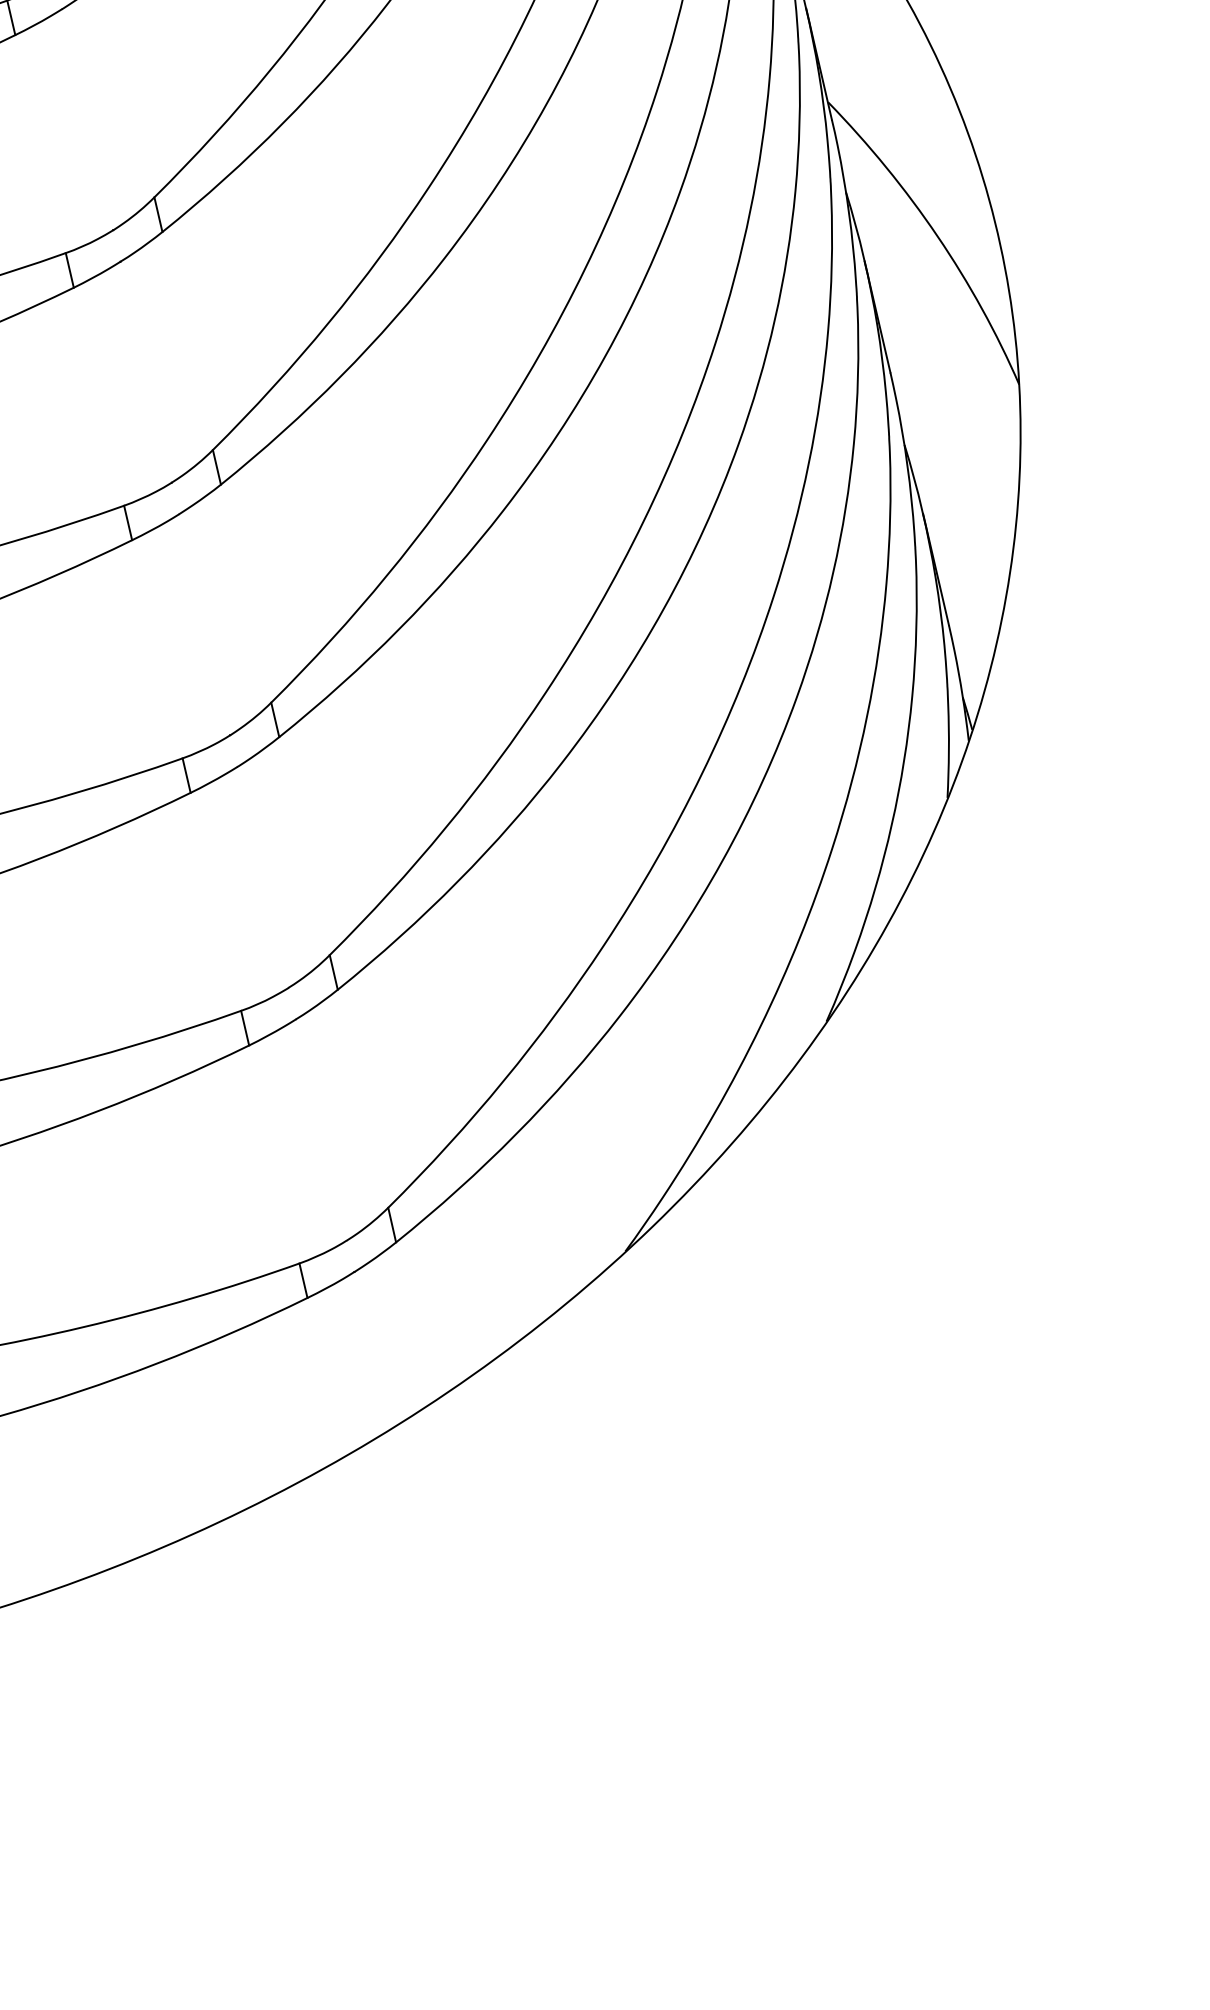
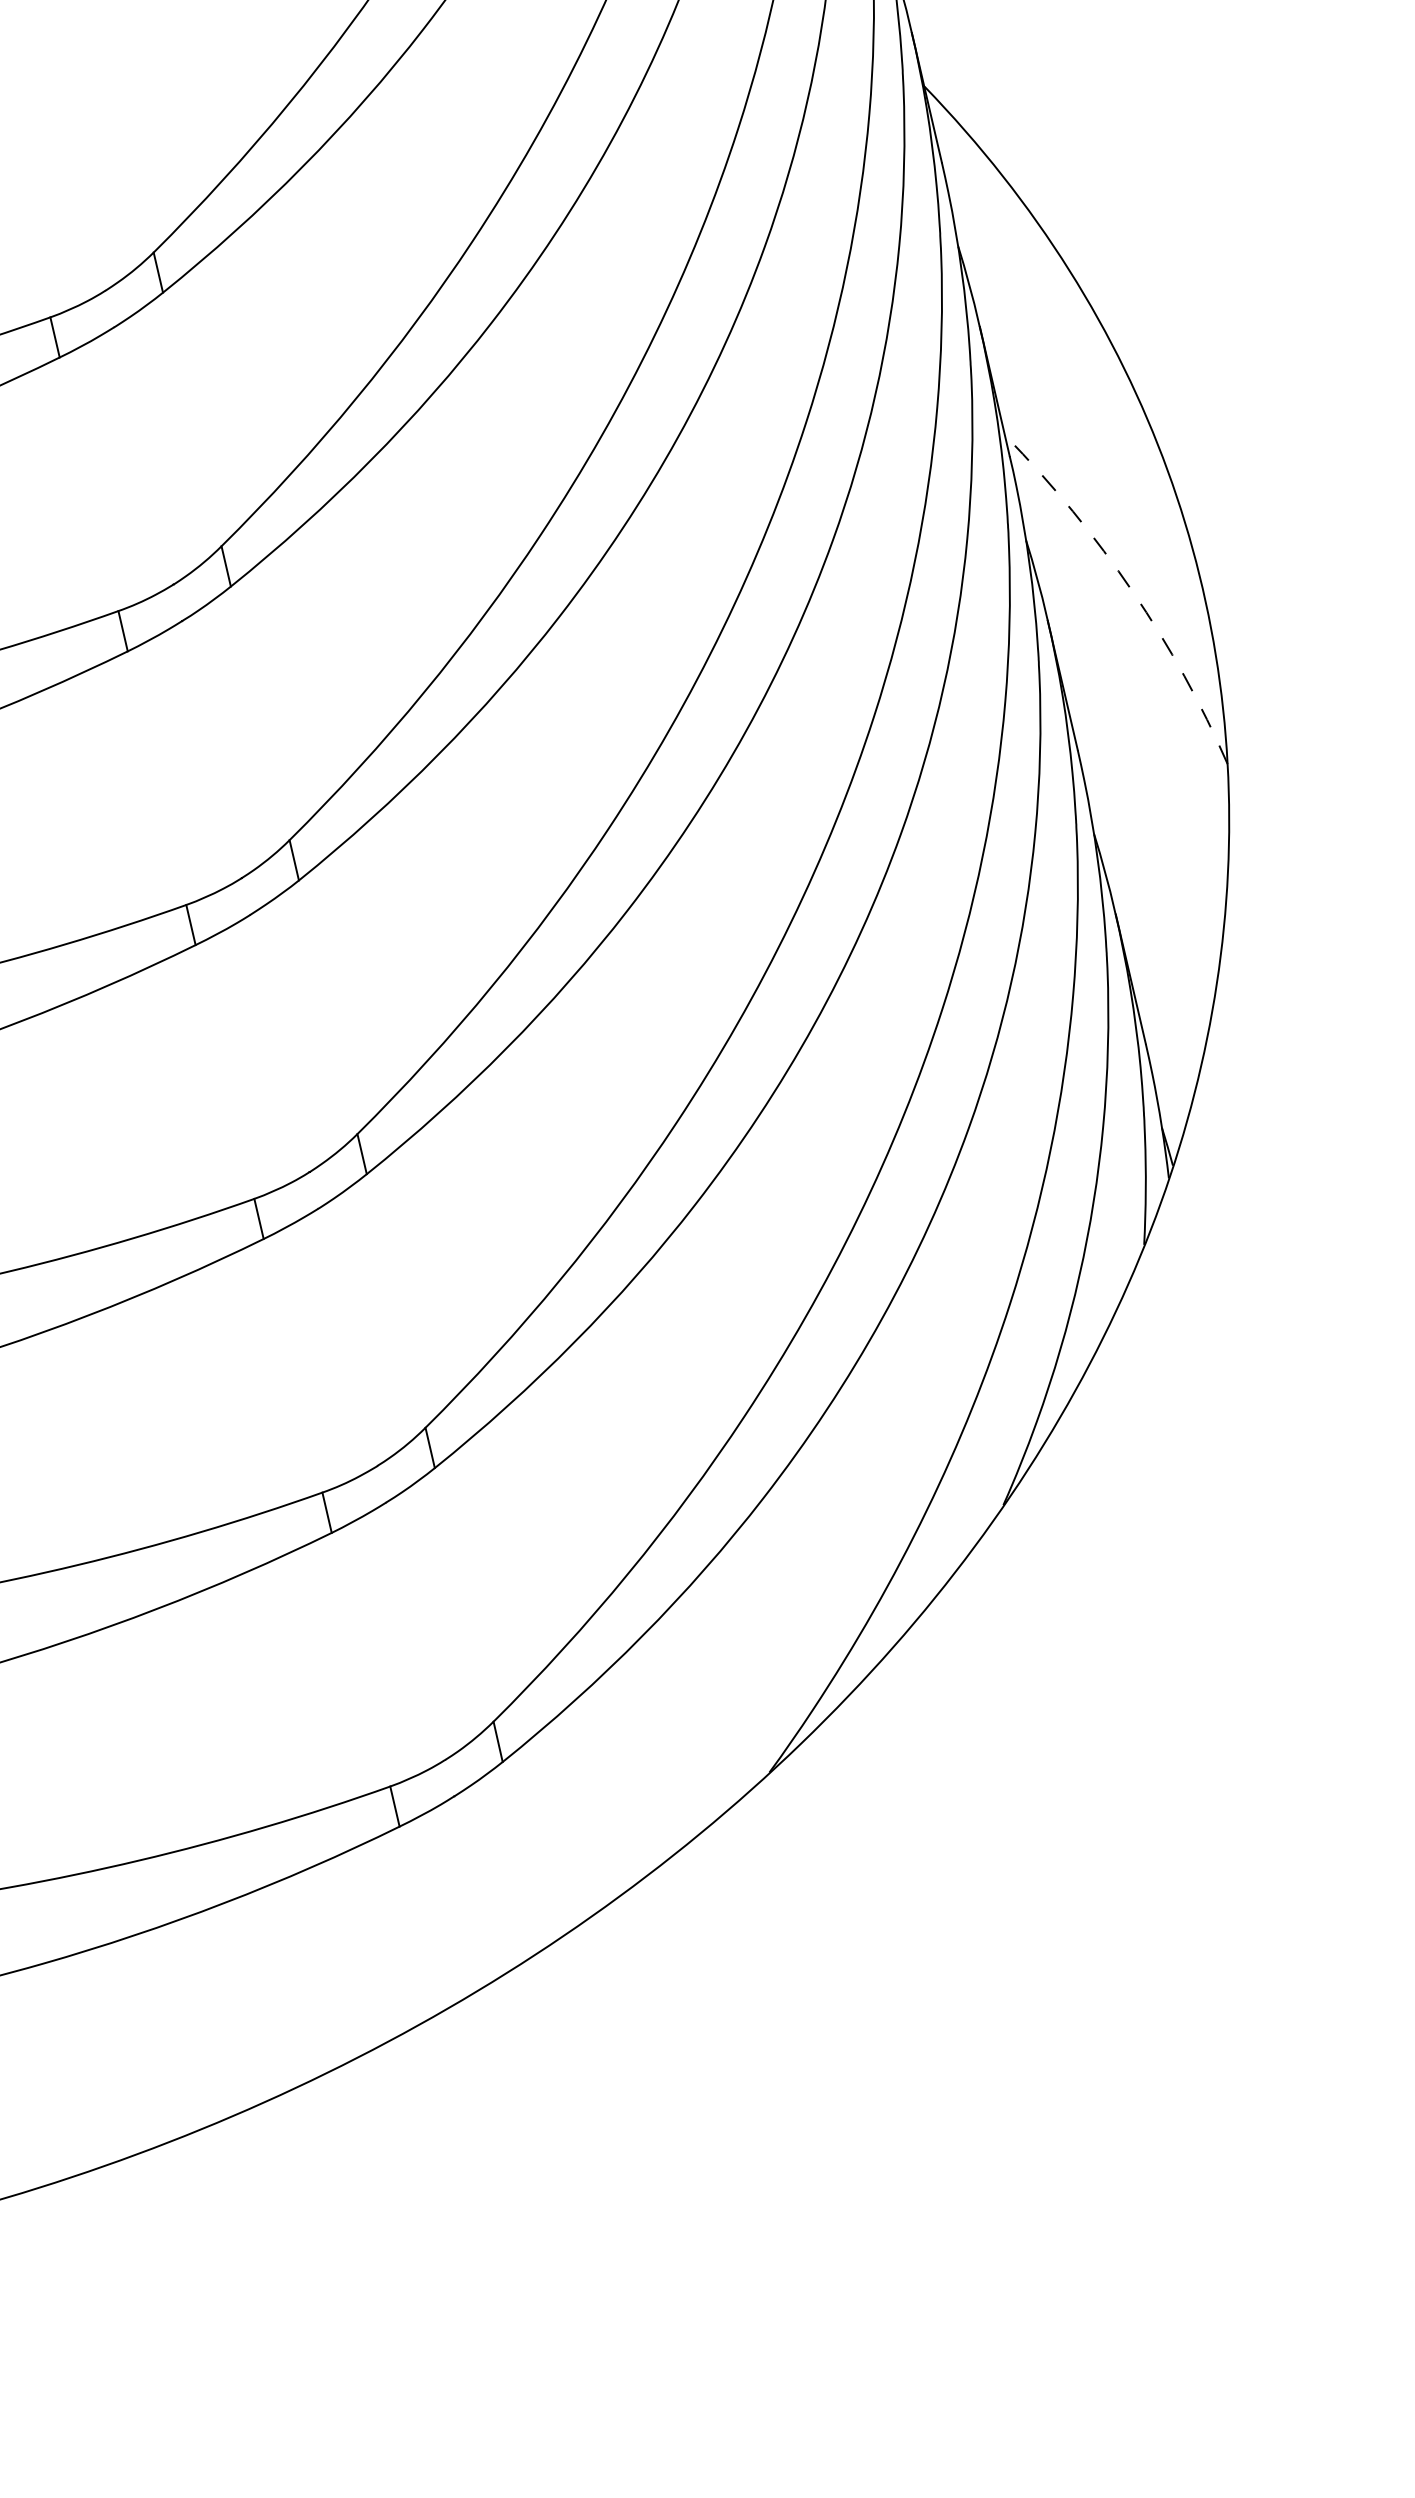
arc: (936, 234) -> (1131, 589), solid -> dashed

